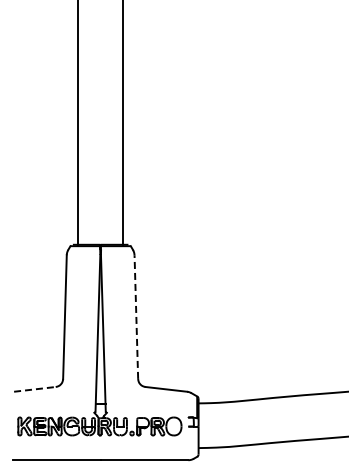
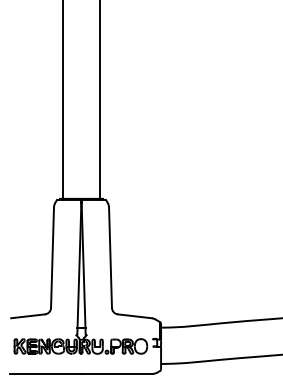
line: (136, 317) -> (110, 257), dashed -> solid
line: (34, 389) -> (27, 316), dashed -> solid

